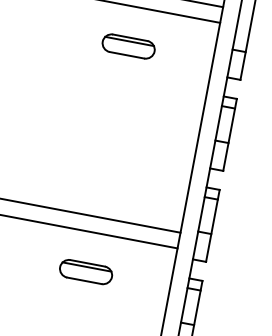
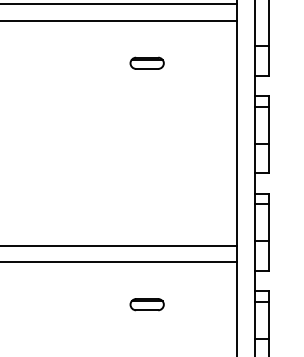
part: (127, 46) -> (146, 63), size x0.6
part: (85, 271) -> (146, 304), size x0.6

